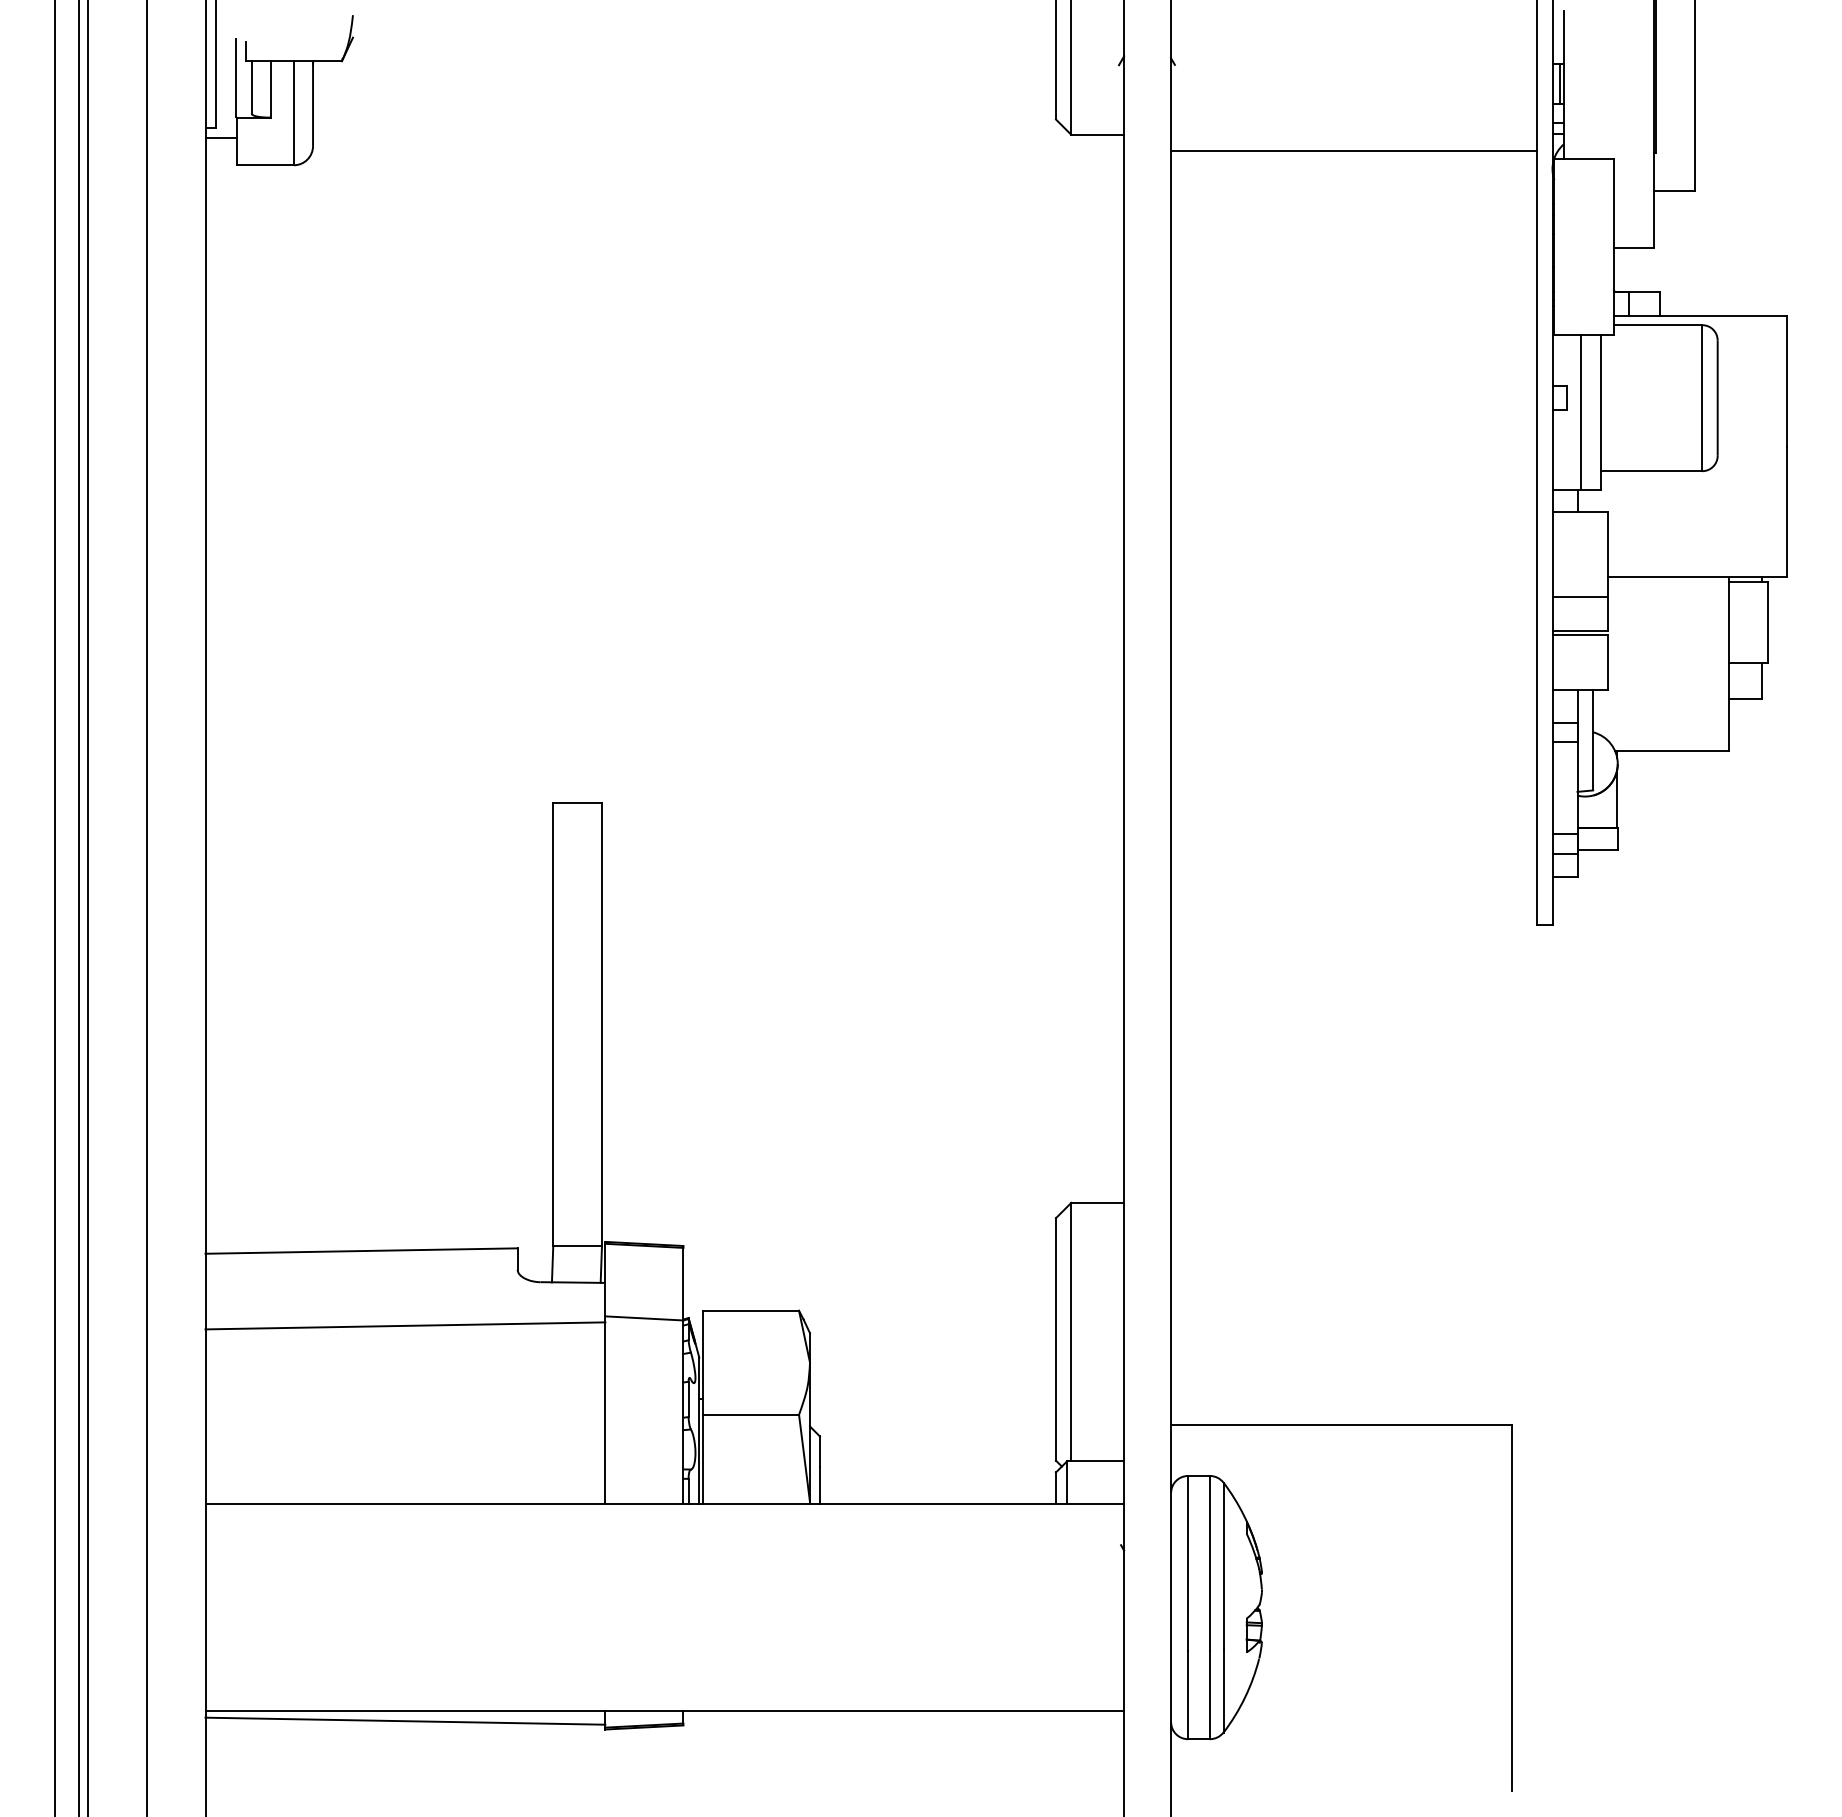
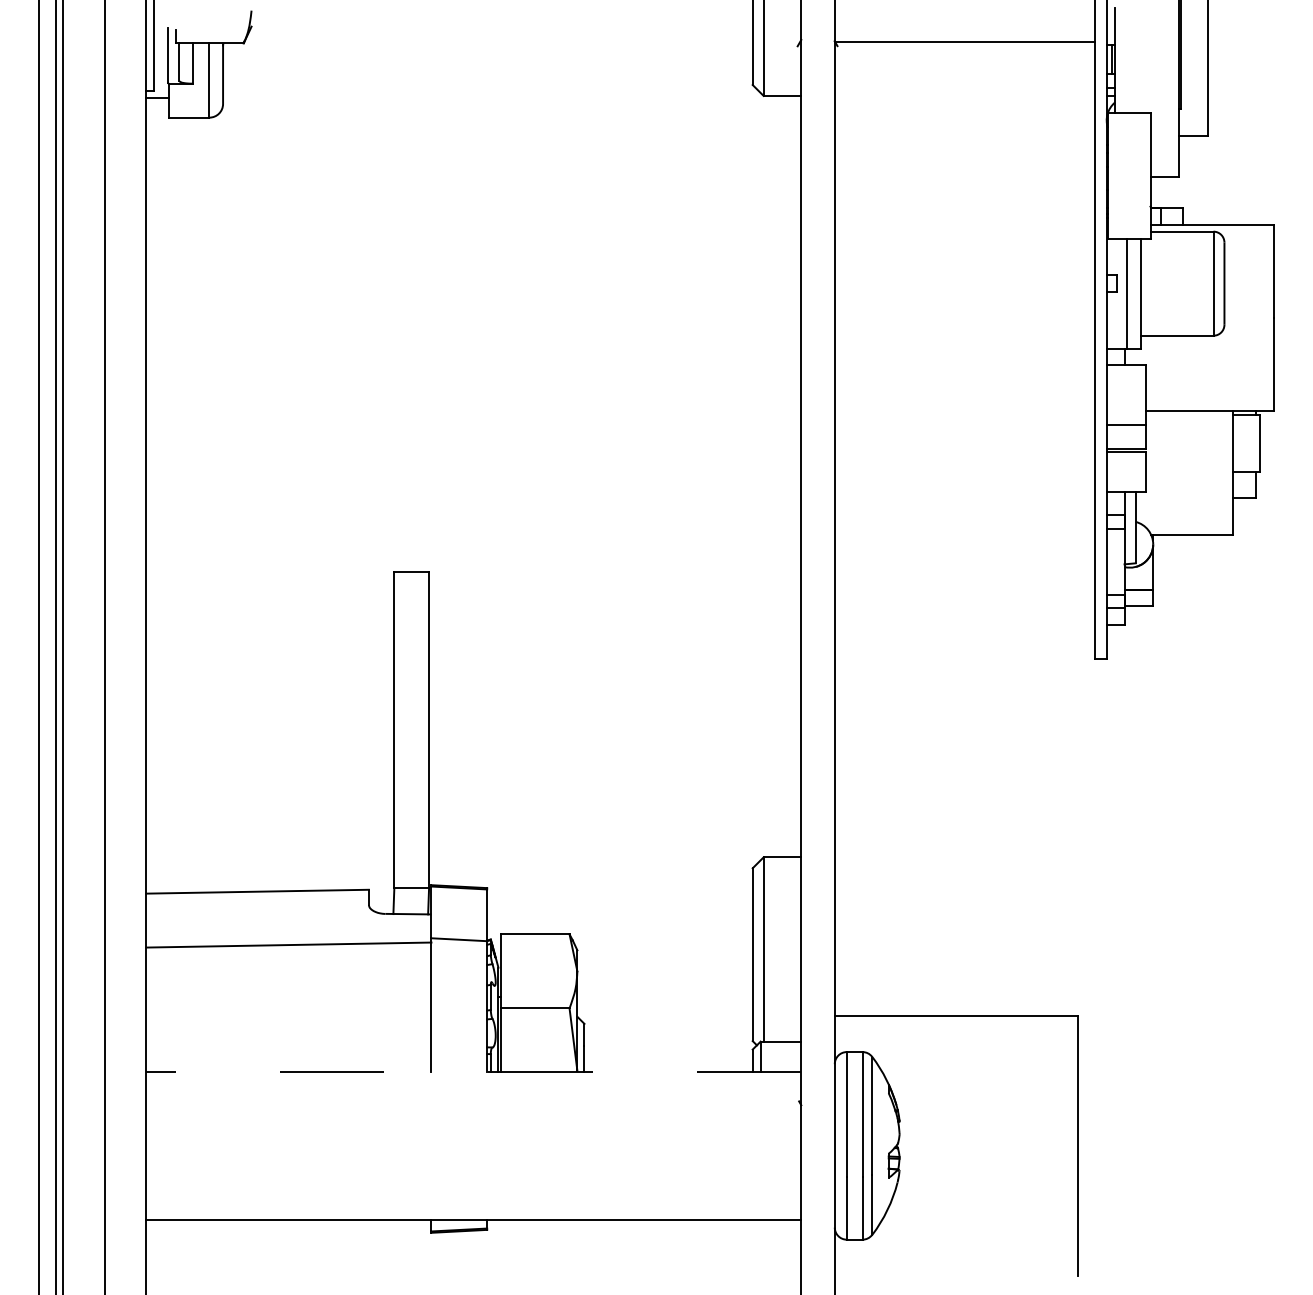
line: (1353, 150) -> (964, 41), moved
line: (664, 1504) -> (473, 1072), solid -> dashed
line: (405, 1720) -> (289, 1226), removed

